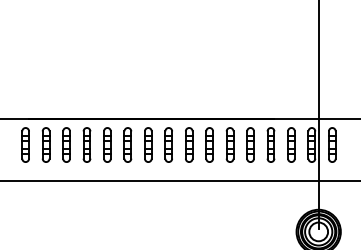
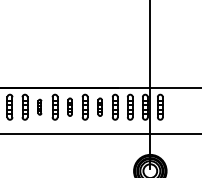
part: (168, 144) -> (39, 106), size x0.6
part: (209, 144) -> (70, 106), size x0.7
part: (250, 144) -> (100, 106), size x0.7

